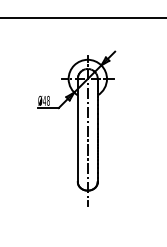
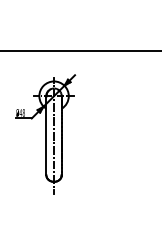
part: (76, 128) -> (45, 134), moved

